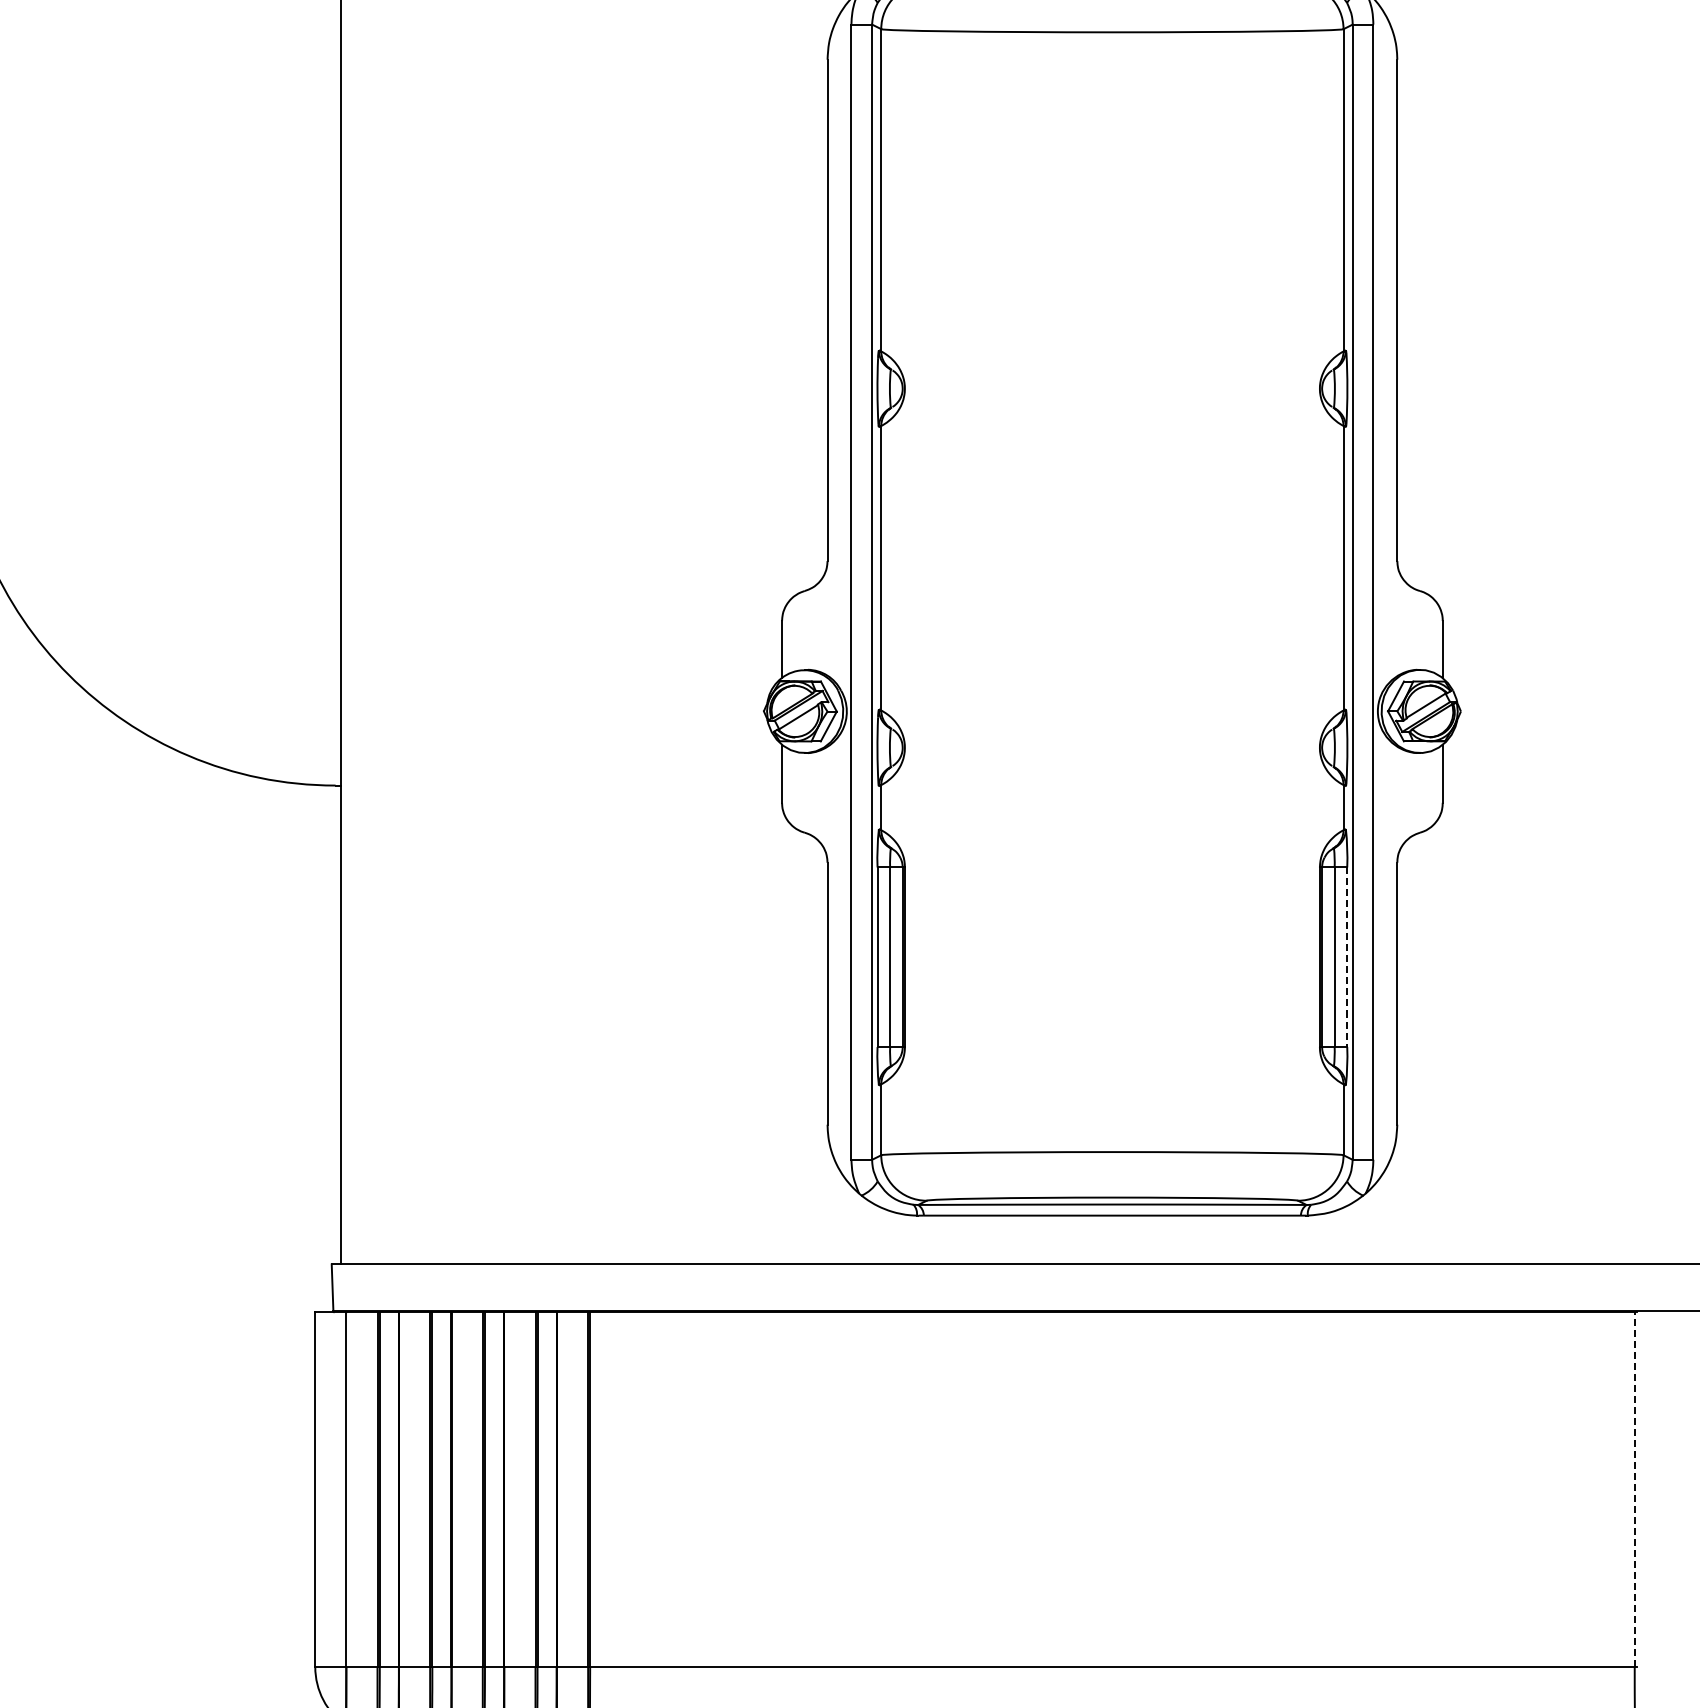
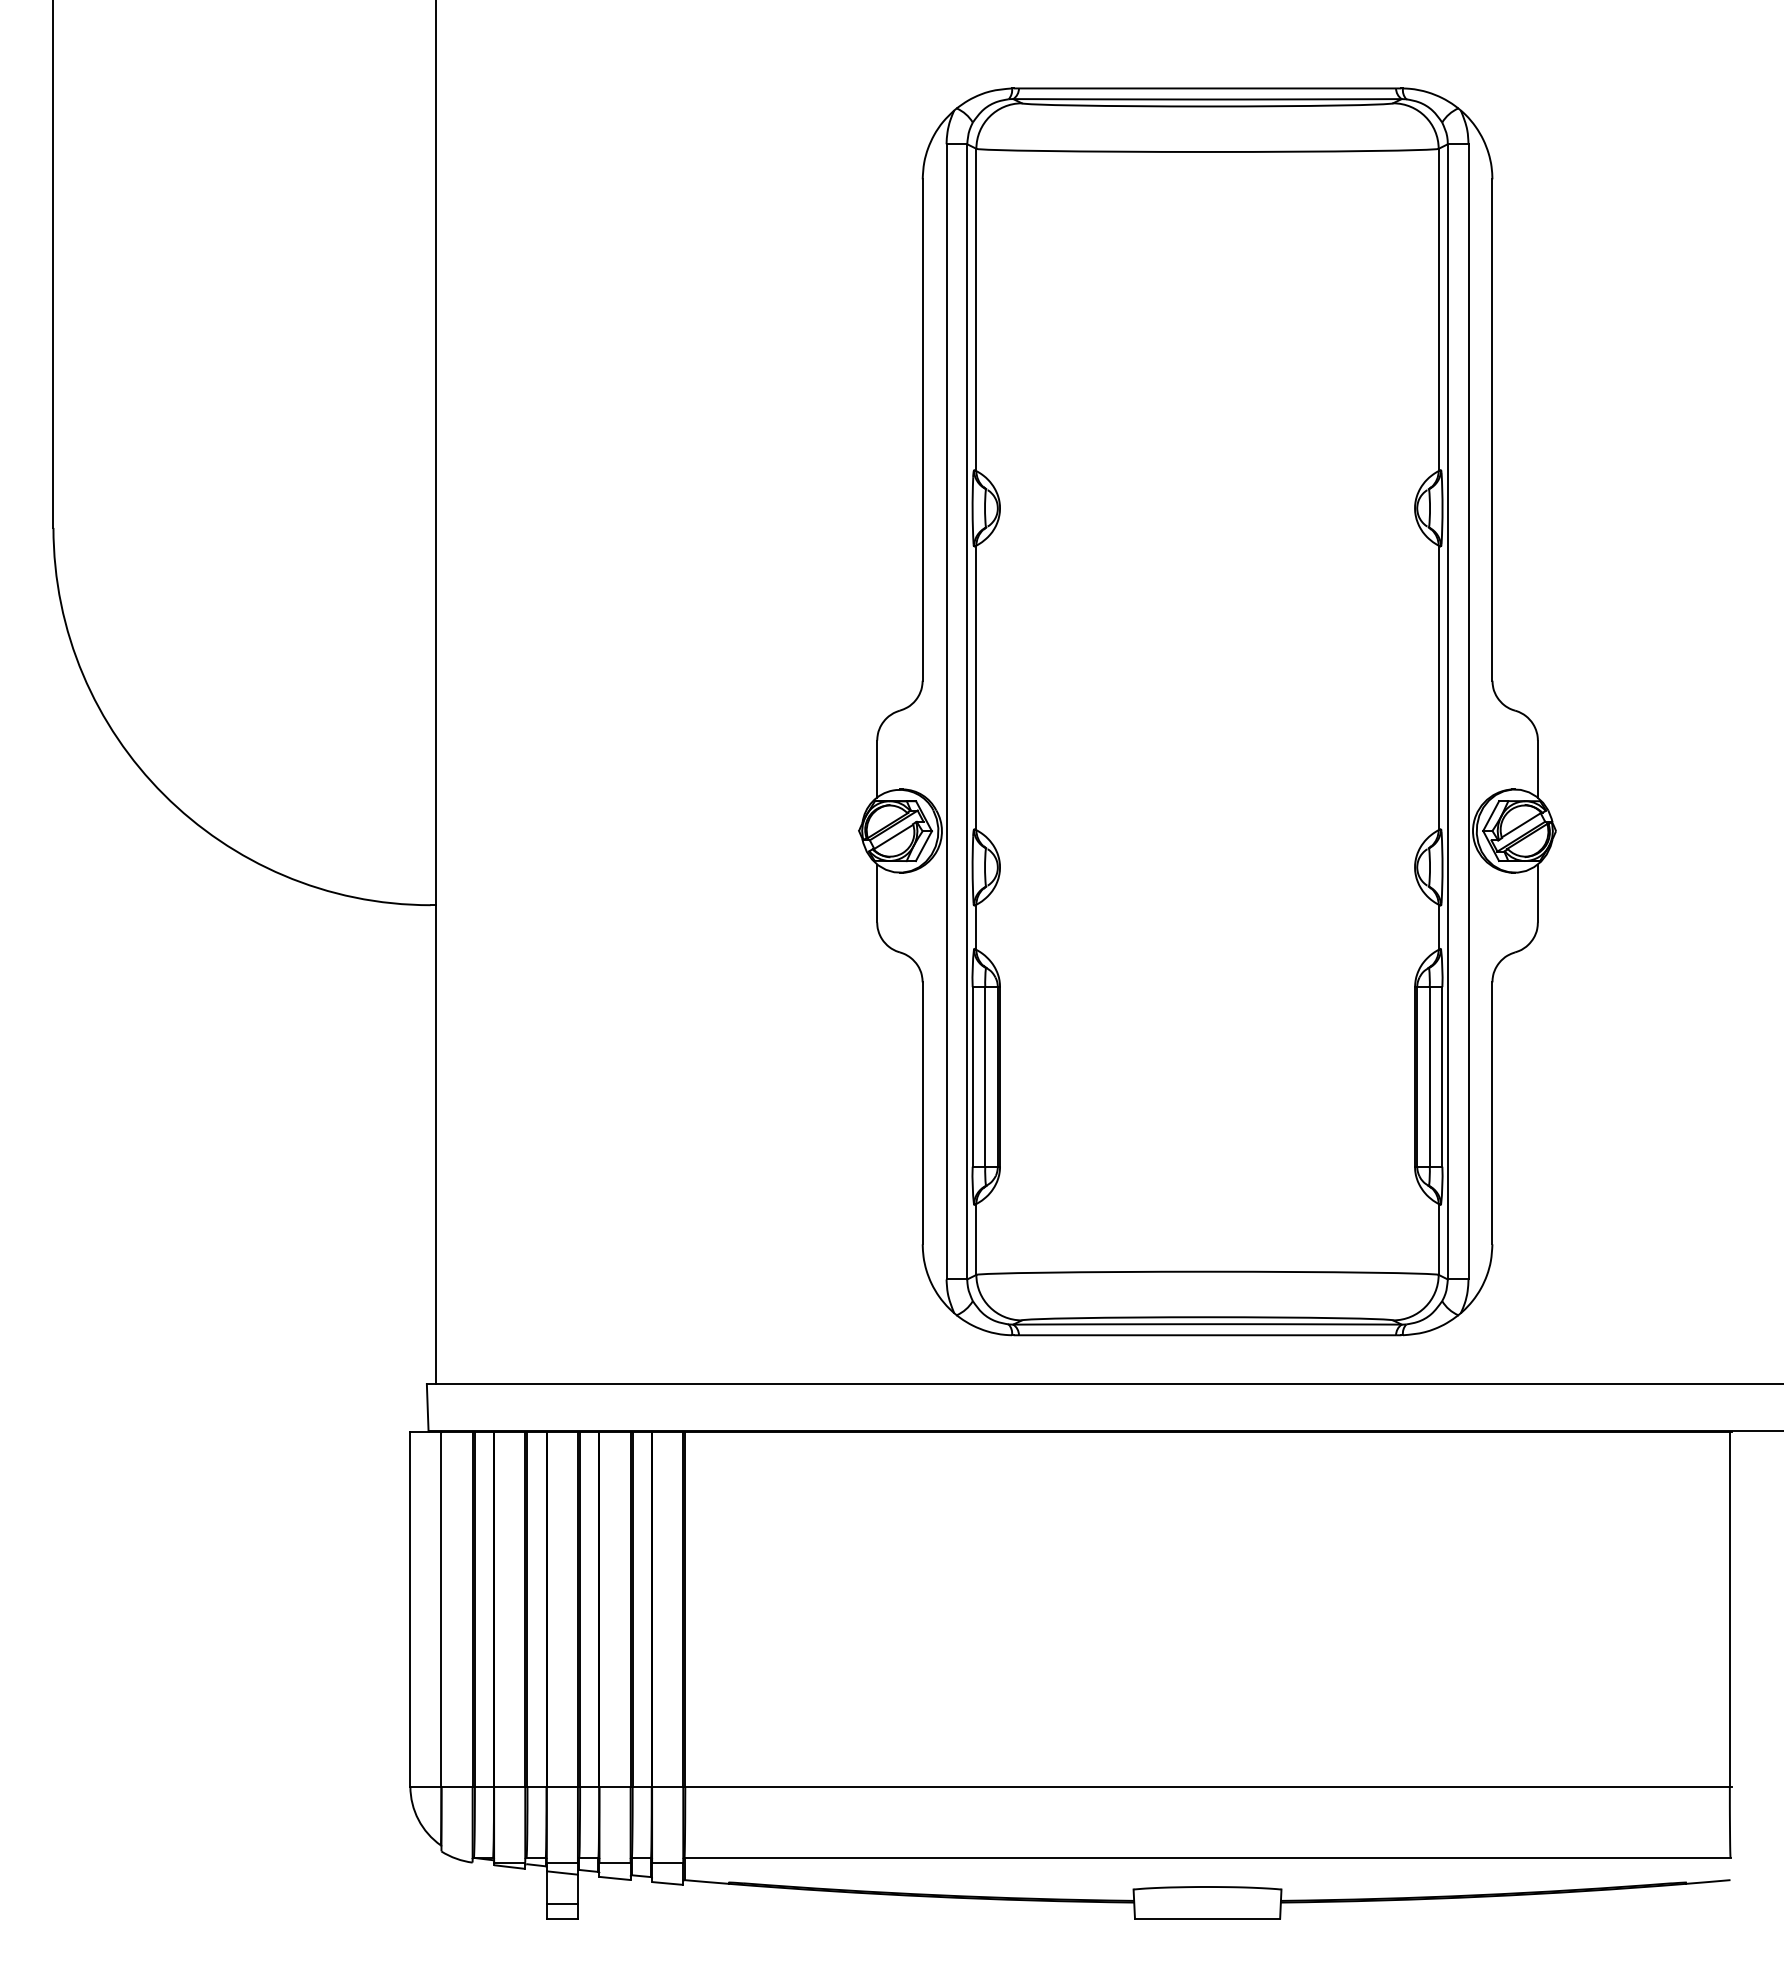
line: (1347, 956) -> (1442, 1076), dashed -> solid
line: (1634, 1488) -> (1729, 1608), dashed -> solid

